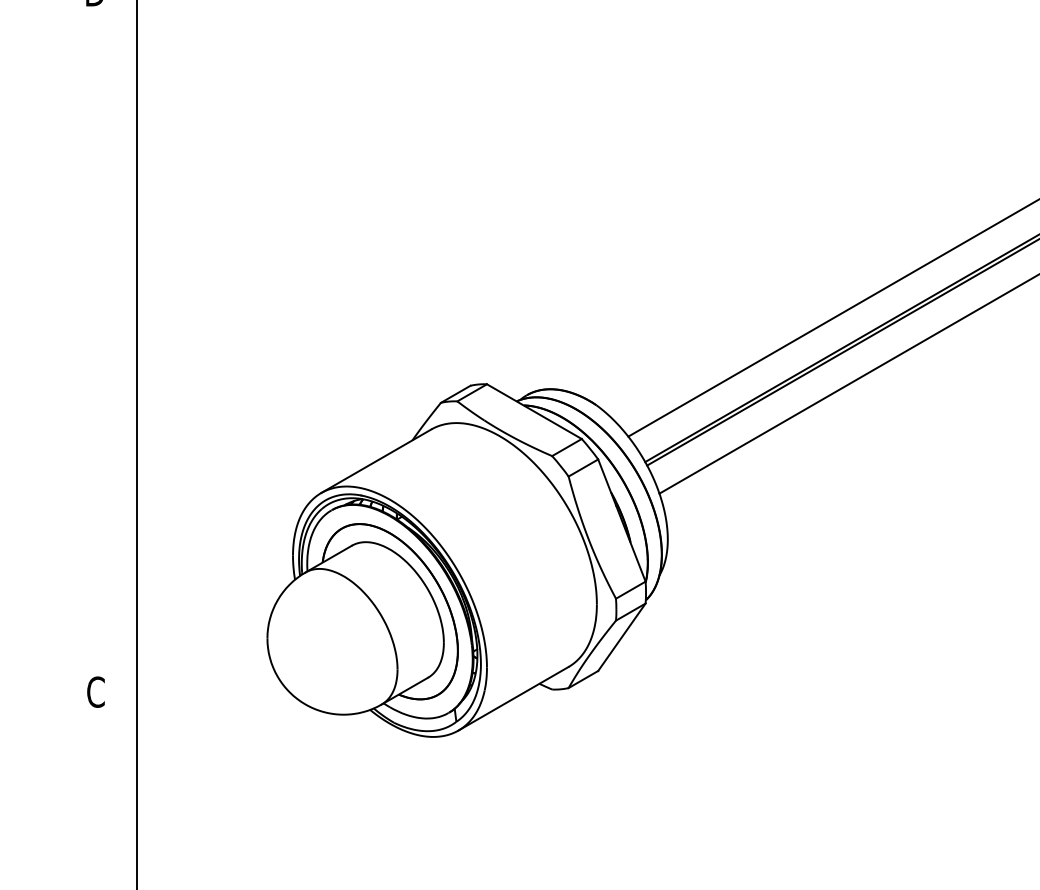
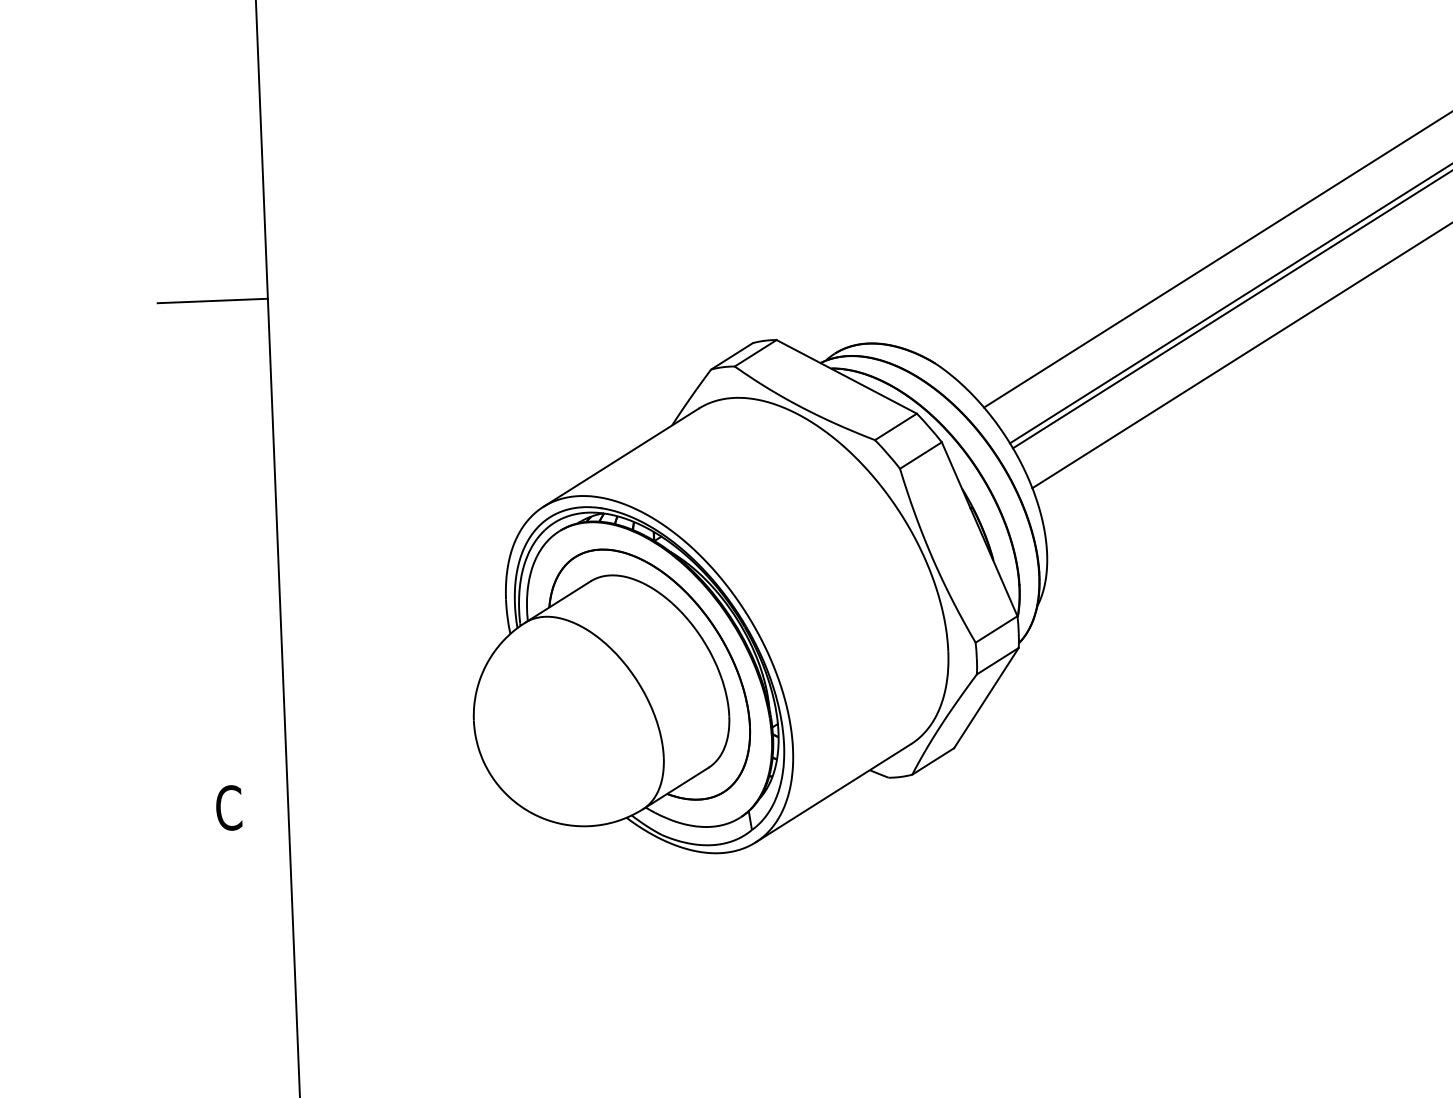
line: (98, 341) -> (212, 300), added

